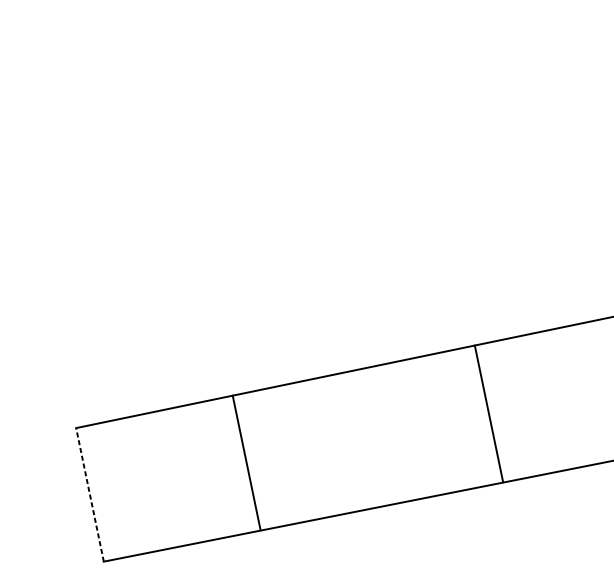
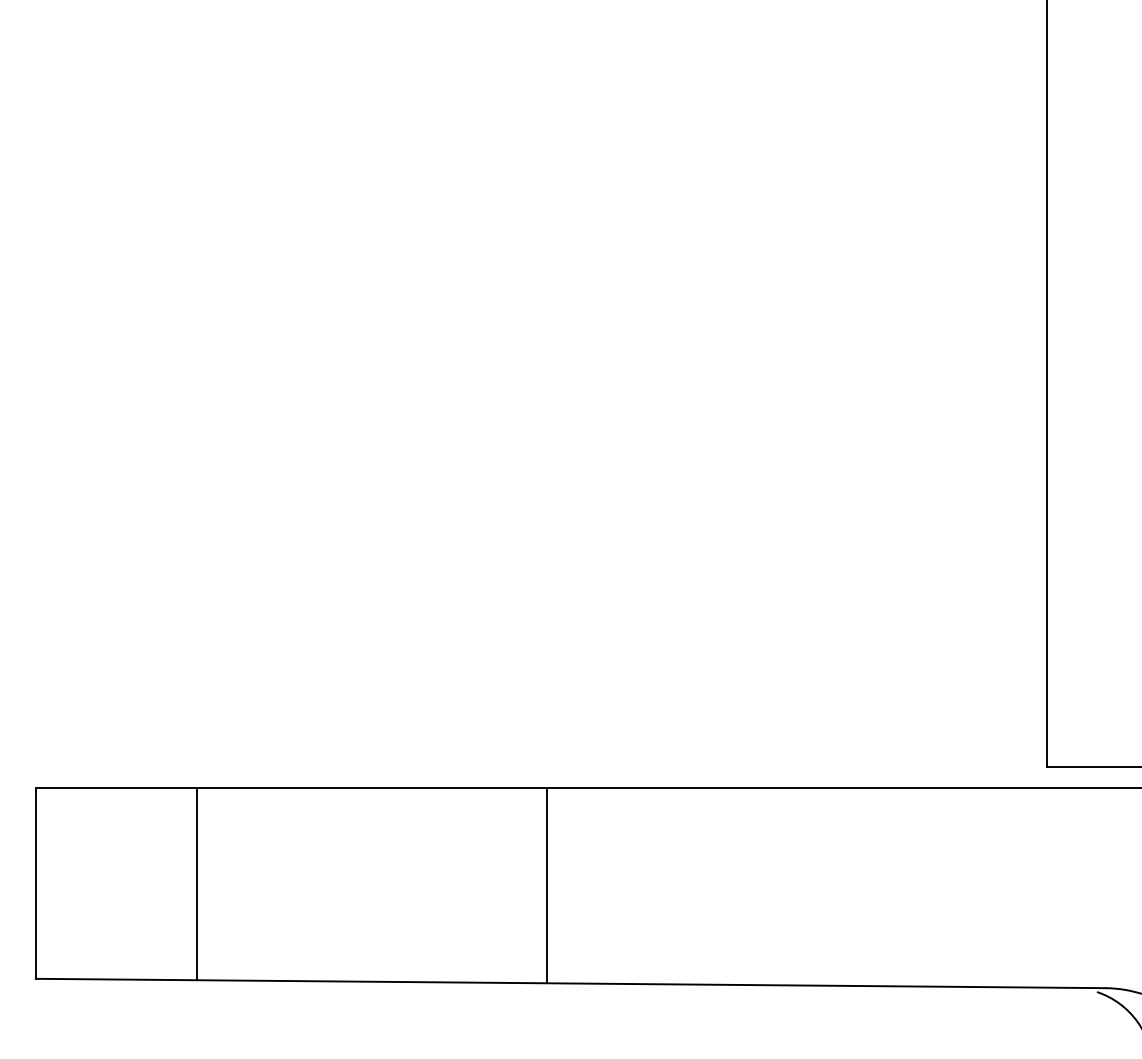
line: (488, 413) -> (547, 885), moved
line: (246, 463) -> (197, 884), moved
line: (89, 494) -> (35, 883), dashed -> solid

